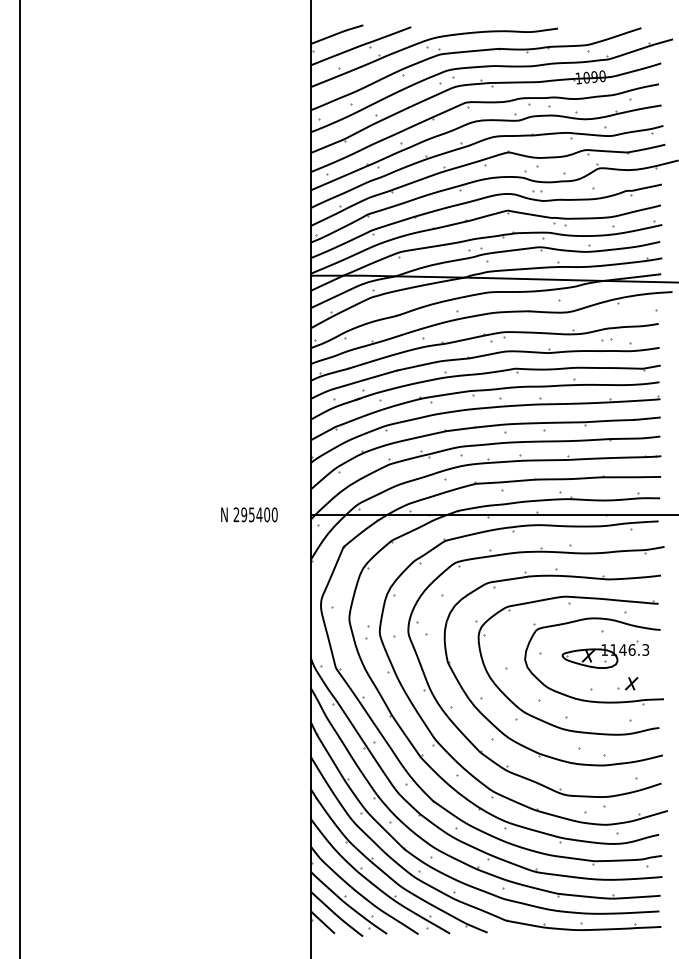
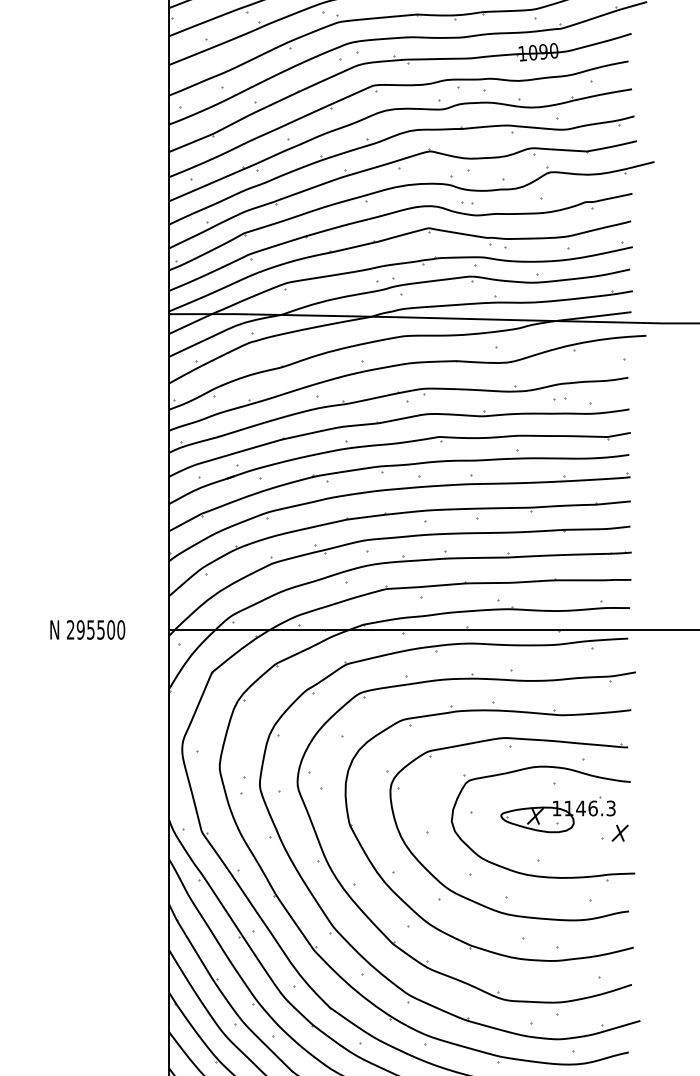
text: (259, 514) -> (101, 629), 295400 -> 295500
part: (627, 683) -> (614, 832), moved

